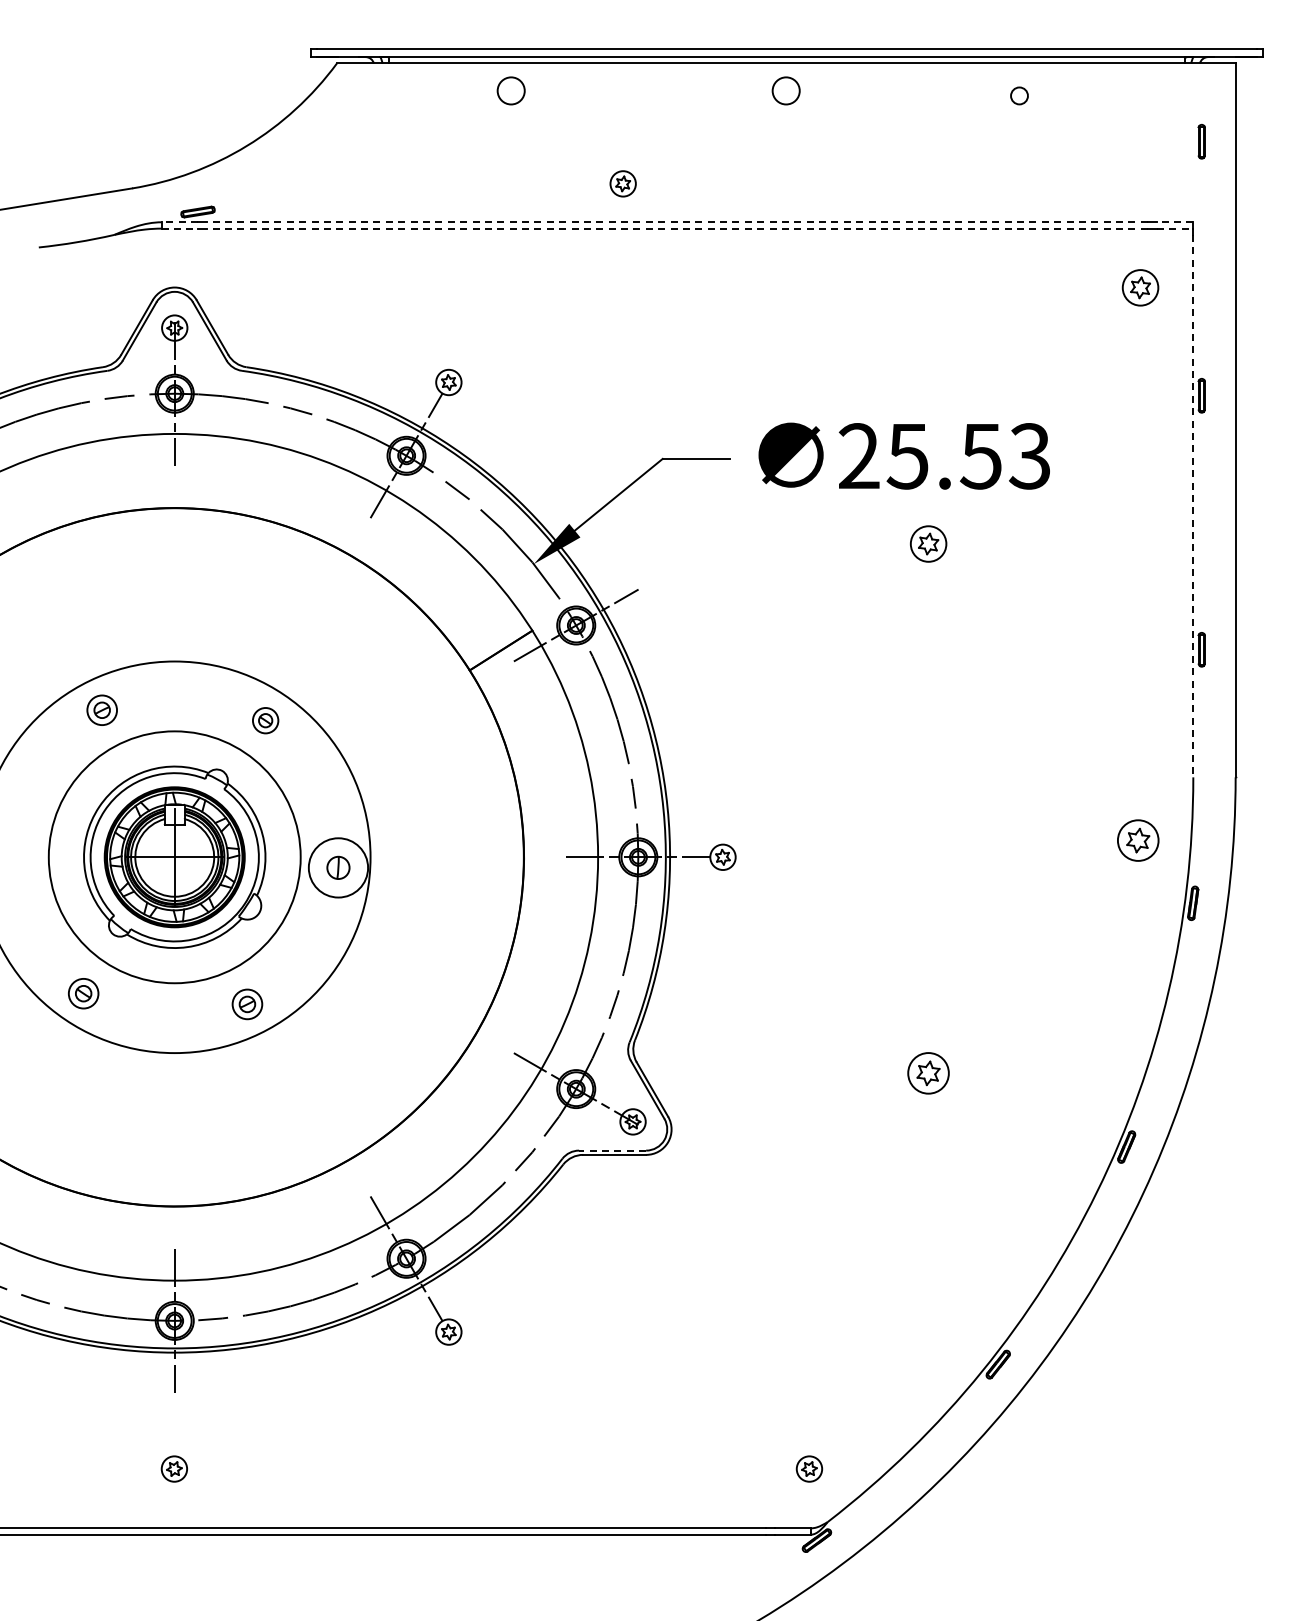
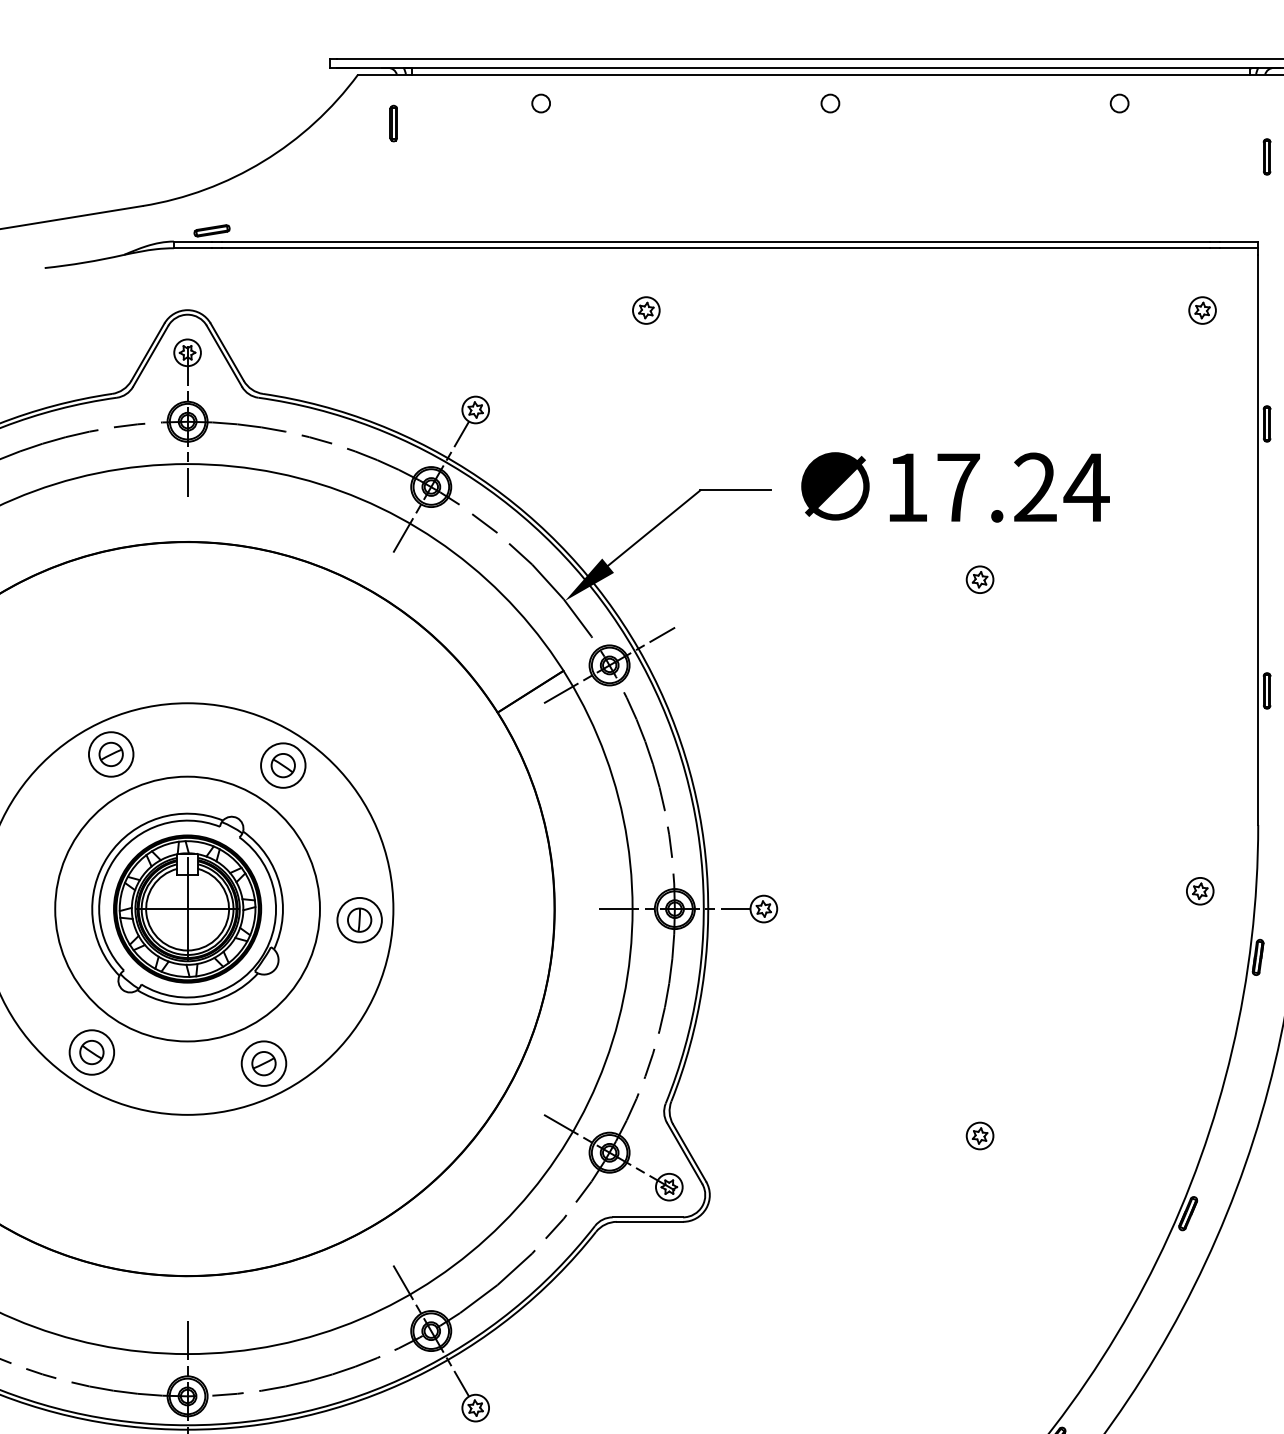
circle: (510, 90) -> (540, 103), size x0.62
circle: (786, 90) -> (830, 103), size x0.62
circle: (1019, 95) -> (1119, 103), moved
part: (370, 109) -> (393, 123), added
part: (622, 183) -> (645, 310), moved
line: (179, 222) -> (192, 241), dashed -> solid
line: (677, 222) -> (716, 241), dashed -> solid
line: (1174, 222) -> (1238, 241), dashed -> solid
line: (180, 228) -> (193, 248), dashed -> solid
line: (677, 228) -> (716, 248), dashed -> solid
line: (1175, 228) -> (1239, 248), dashed -> solid
part: (1139, 287) -> (1201, 310), size x0.71
text: (945, 456) -> (997, 487), 25.53 -> 17.24
line: (1193, 506) -> (1258, 540), dashed -> solid
part: (928, 543) -> (979, 579), size x0.71
part: (102, 710) -> (111, 754), size x1.43
part: (265, 720) -> (282, 765), size x1.67
part: (1137, 839) -> (1199, 890), size x0.62
circle: (338, 867) -> (359, 919), size x0.71
part: (83, 993) -> (91, 1052), size x1.43
part: (247, 1004) -> (264, 1063), size x1.43
part: (928, 1072) -> (979, 1135), size x0.62
line: (612, 1150) -> (647, 1217), dashed -> solid

